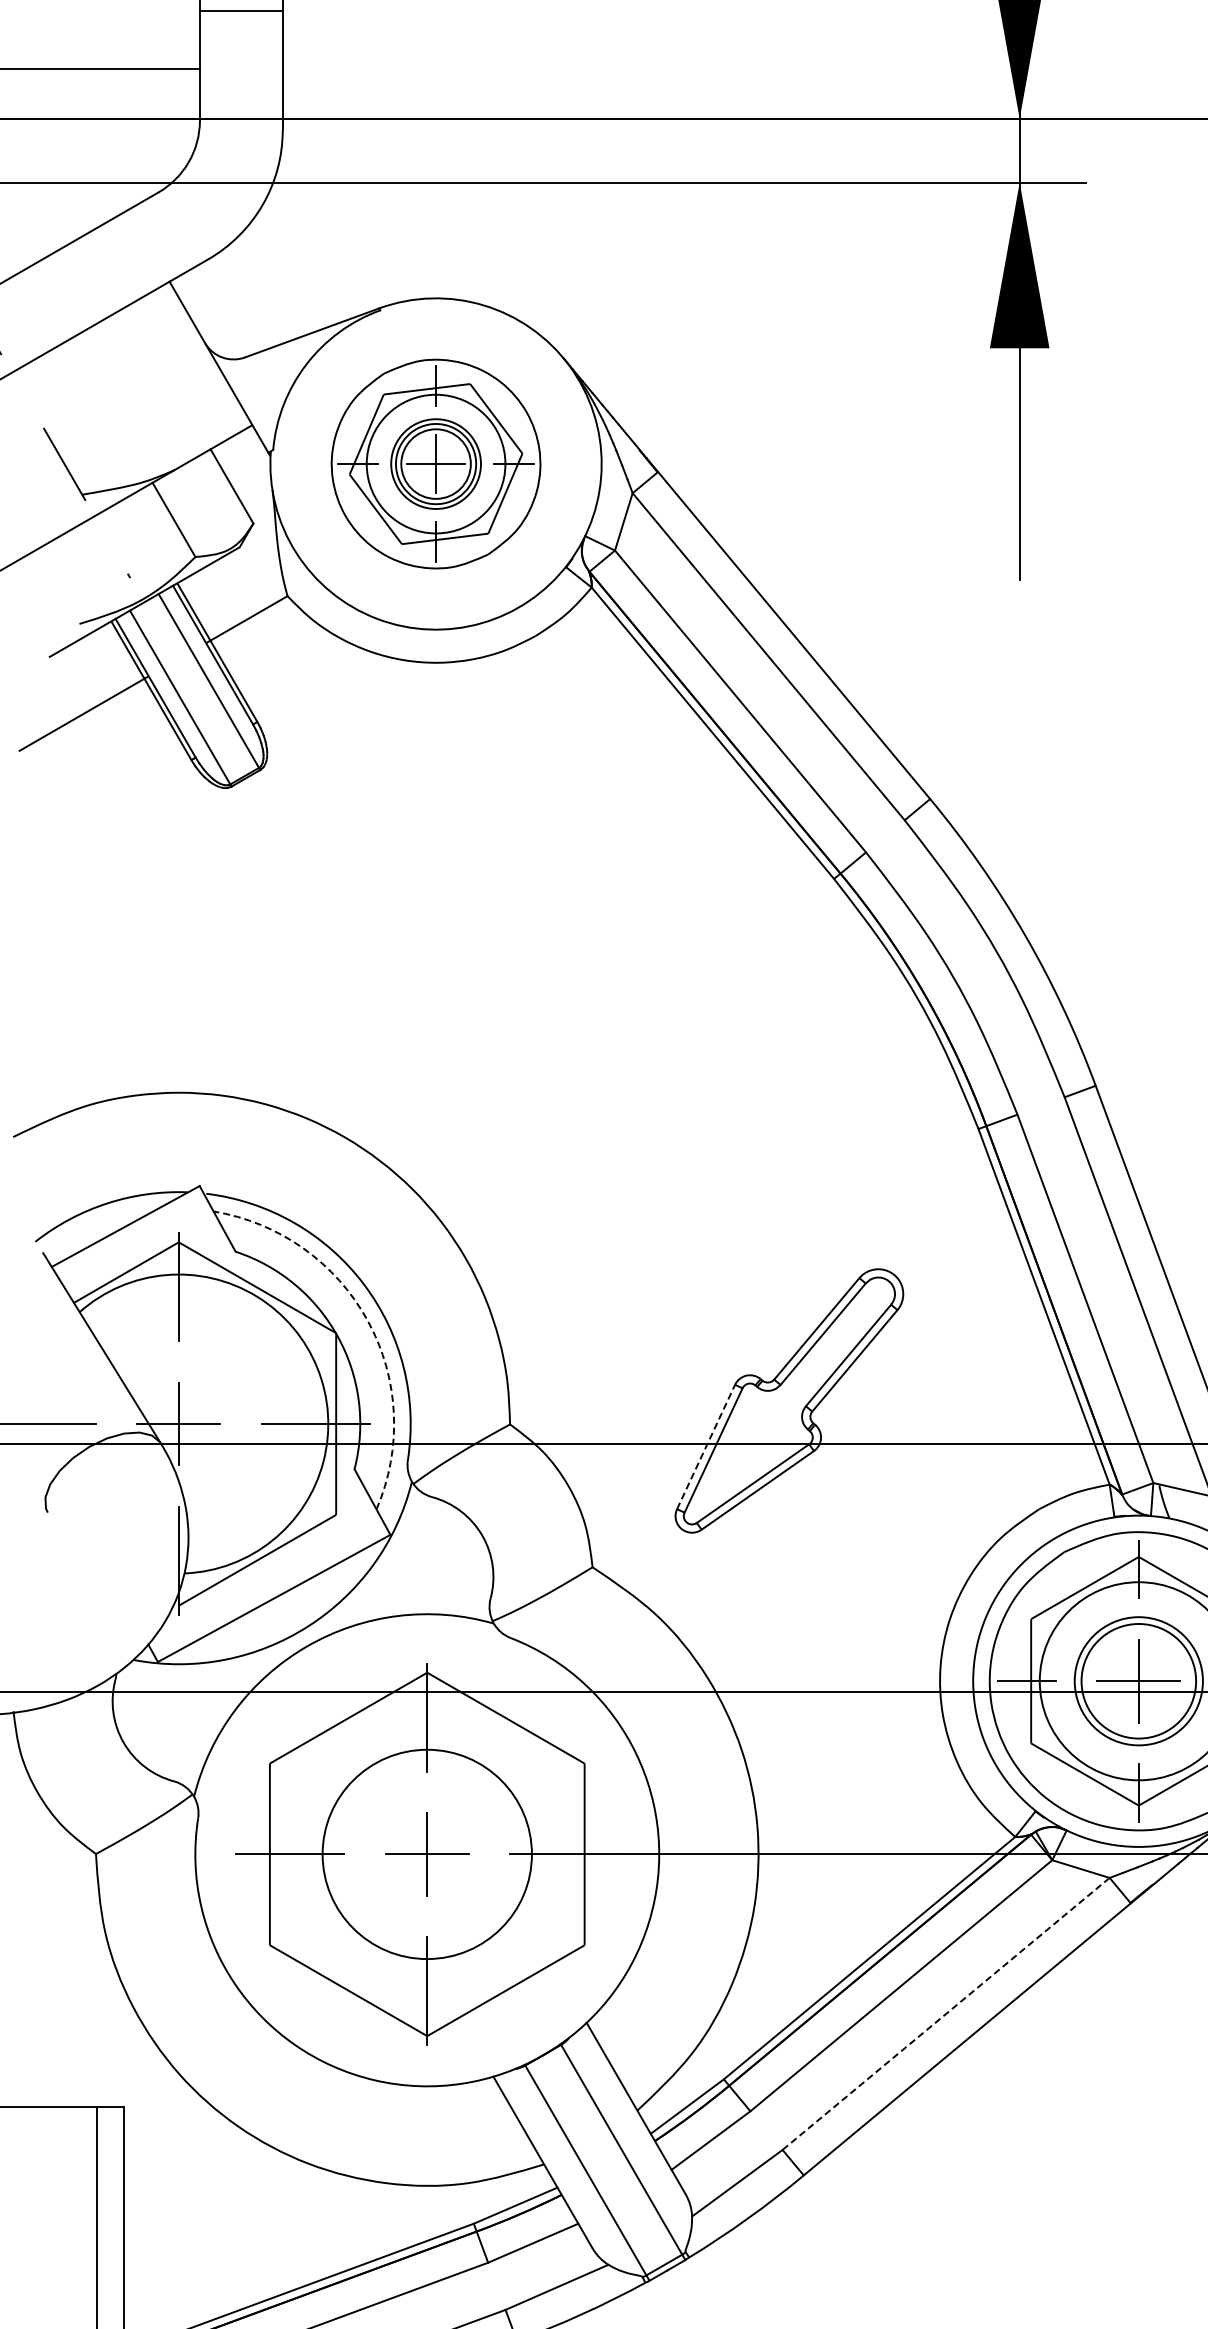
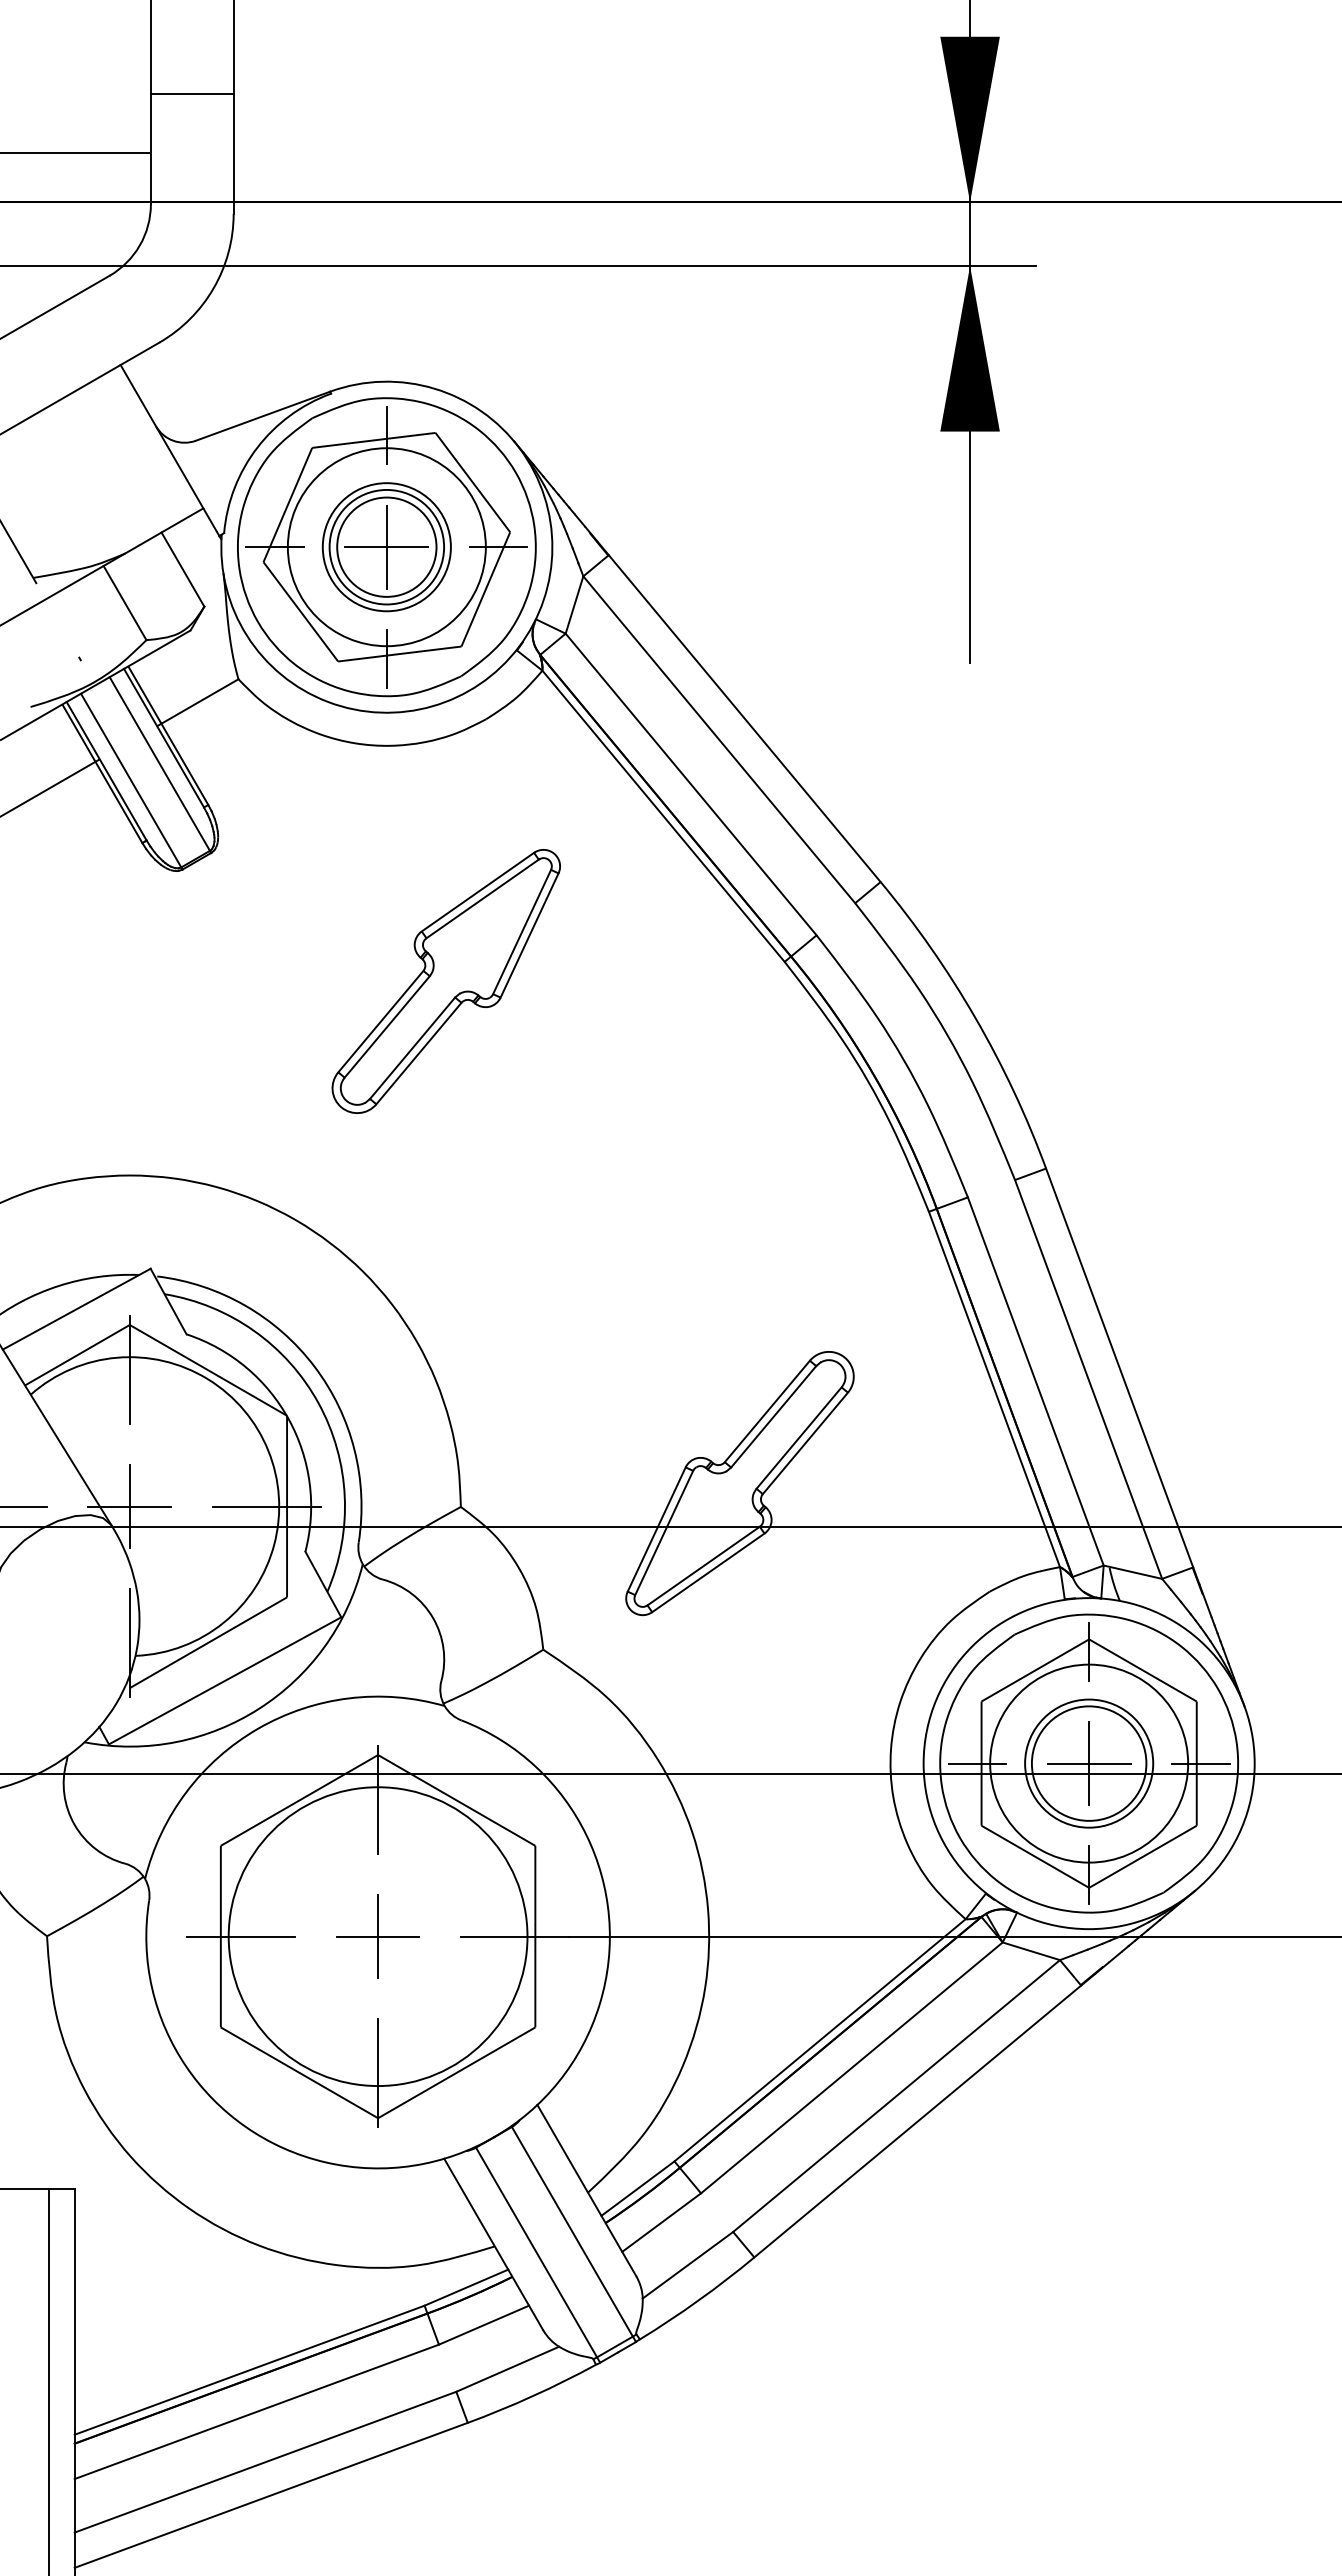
part: (435, 464) -> (386, 547), size x1.43
part: (494, 898) -> (445, 981), added
arc: (367, 1320) -> (318, 1403), dashed -> solid
line: (705, 1446) -> (656, 1529), dashed -> solid
circle: (426, 1854) -> (377, 1936), size x1.43
line: (946, 2014) -> (896, 2096), dashed -> solid

